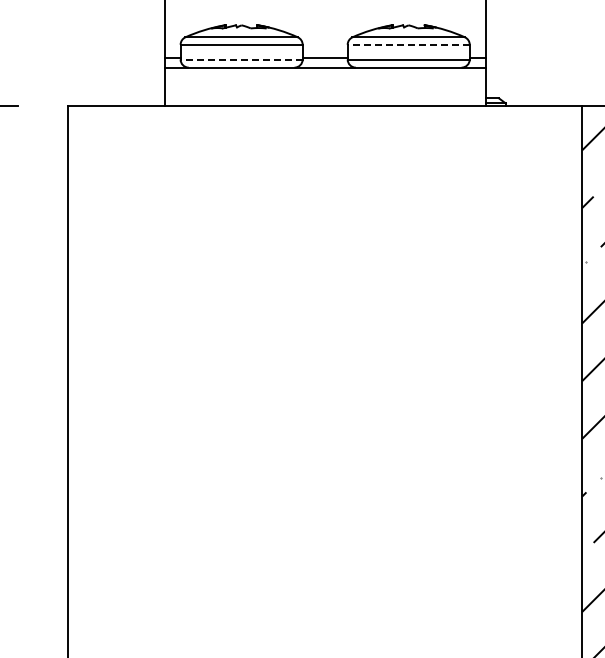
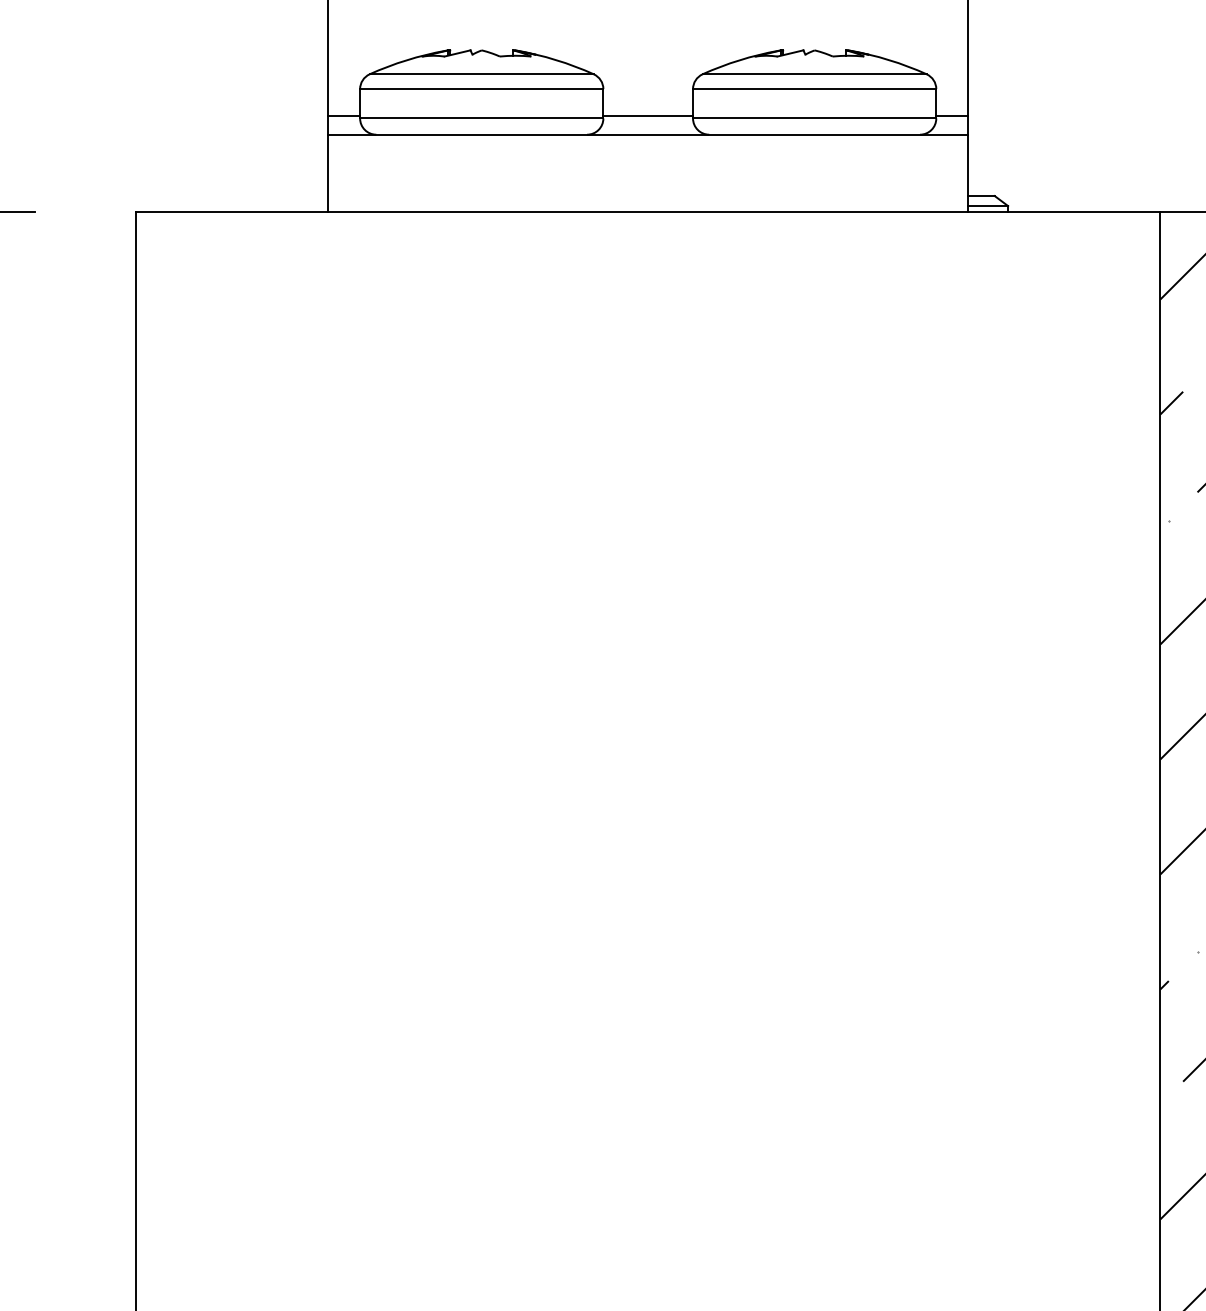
line: (408, 44) -> (814, 88), dashed -> solid
line: (241, 59) -> (481, 118), dashed -> solid

